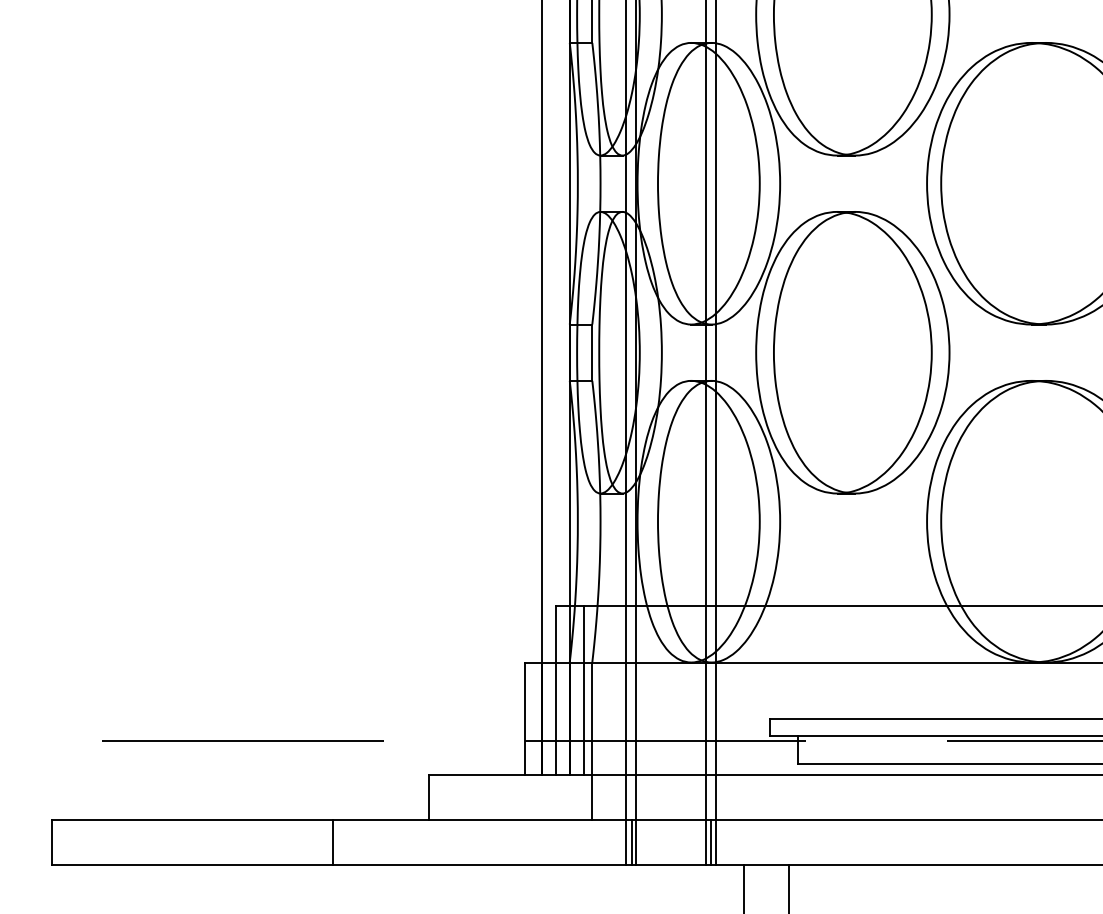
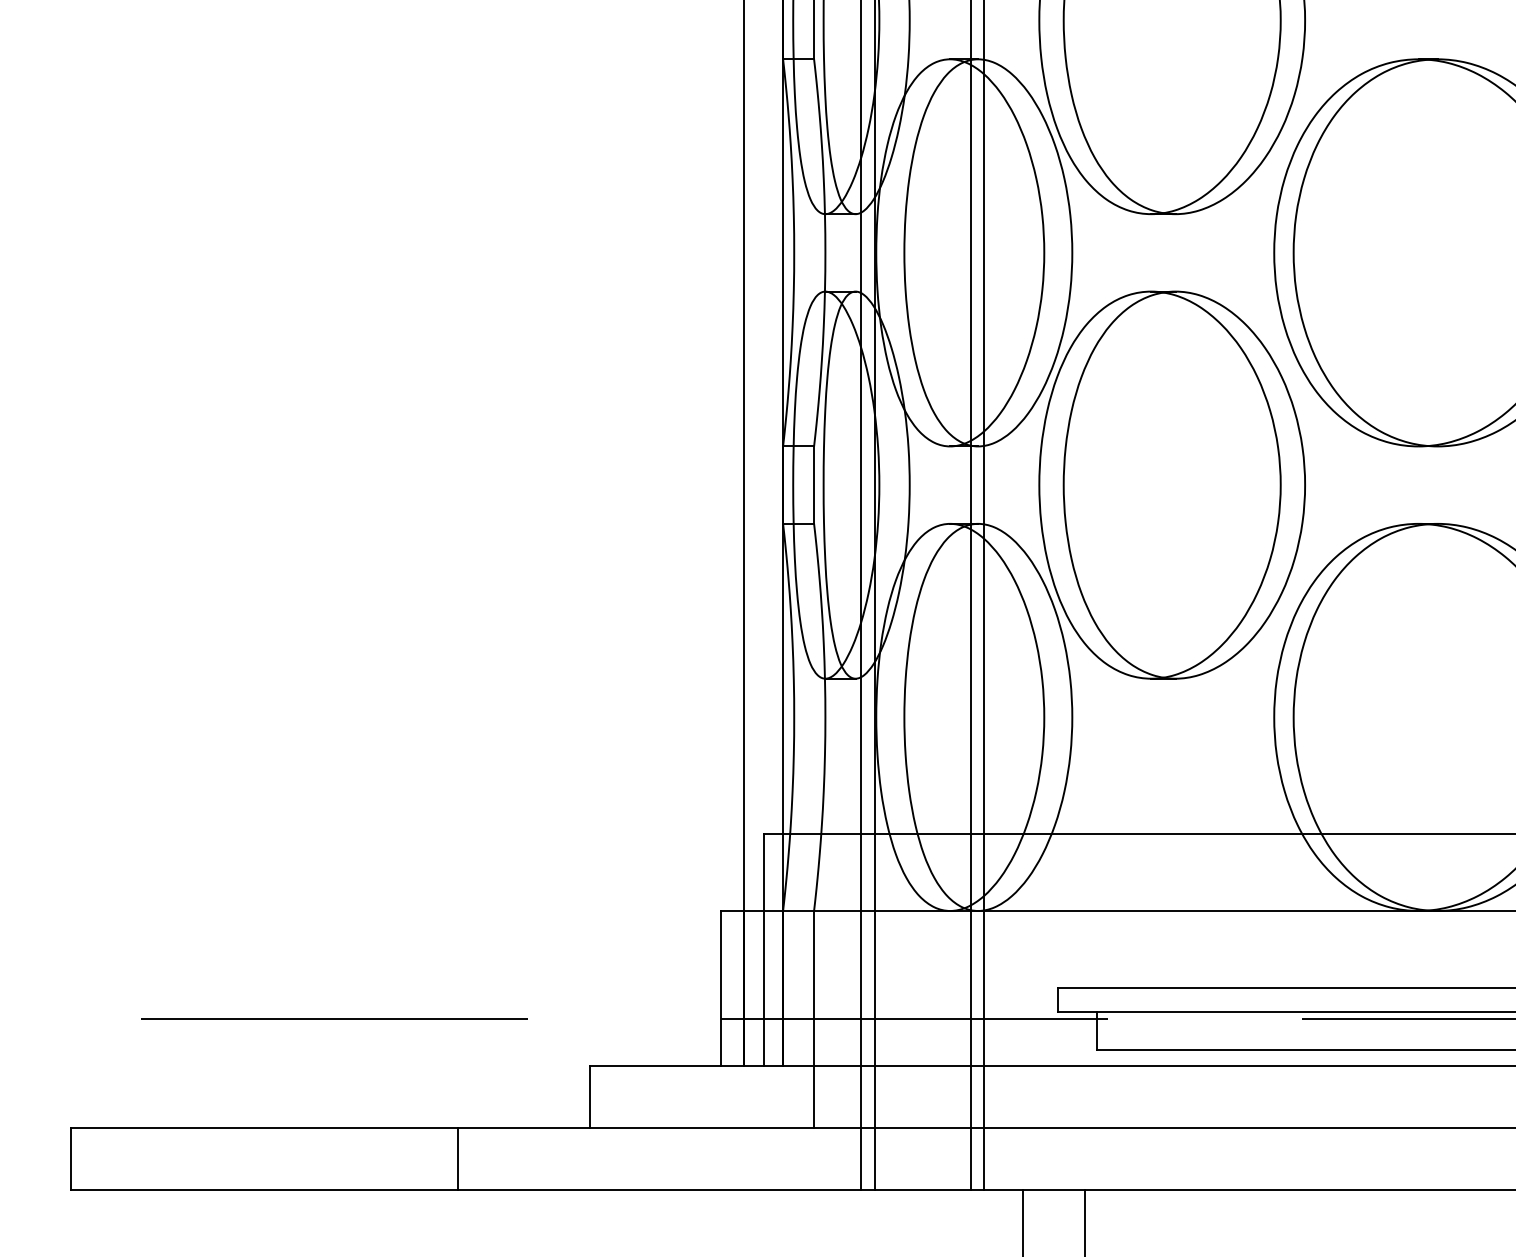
line: (583, 690) -> (802, 949), removed
line: (631, 842) -> (868, 1158), removed
line: (710, 842) -> (976, 1158), removed

